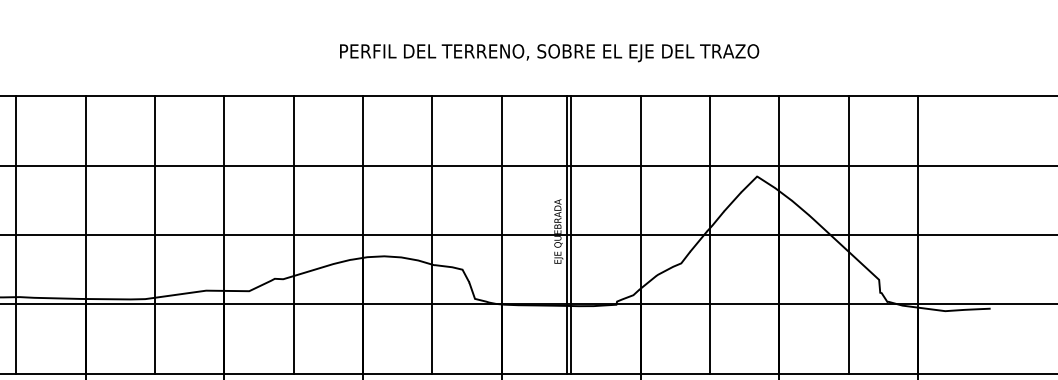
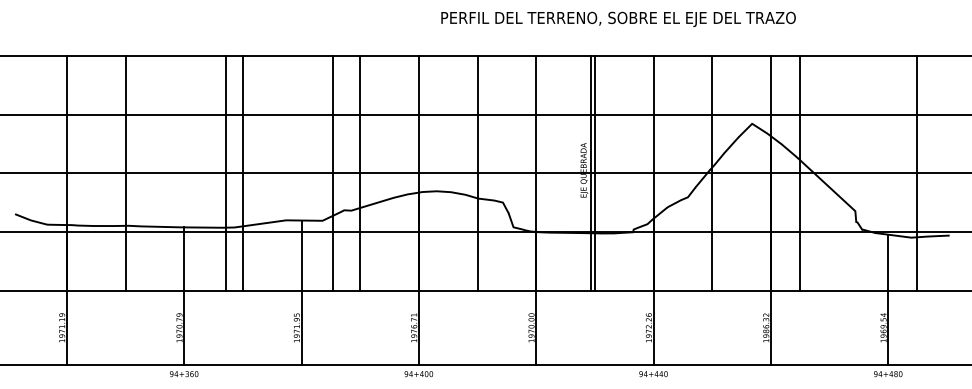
text: (549, 53) -> (618, 19), moved
line: (86, 234) -> (226, 172), moved
line: (224, 234) -> (332, 172), moved
line: (848, 234) -> (799, 172), moved
line: (918, 234) -> (917, 172), moved

